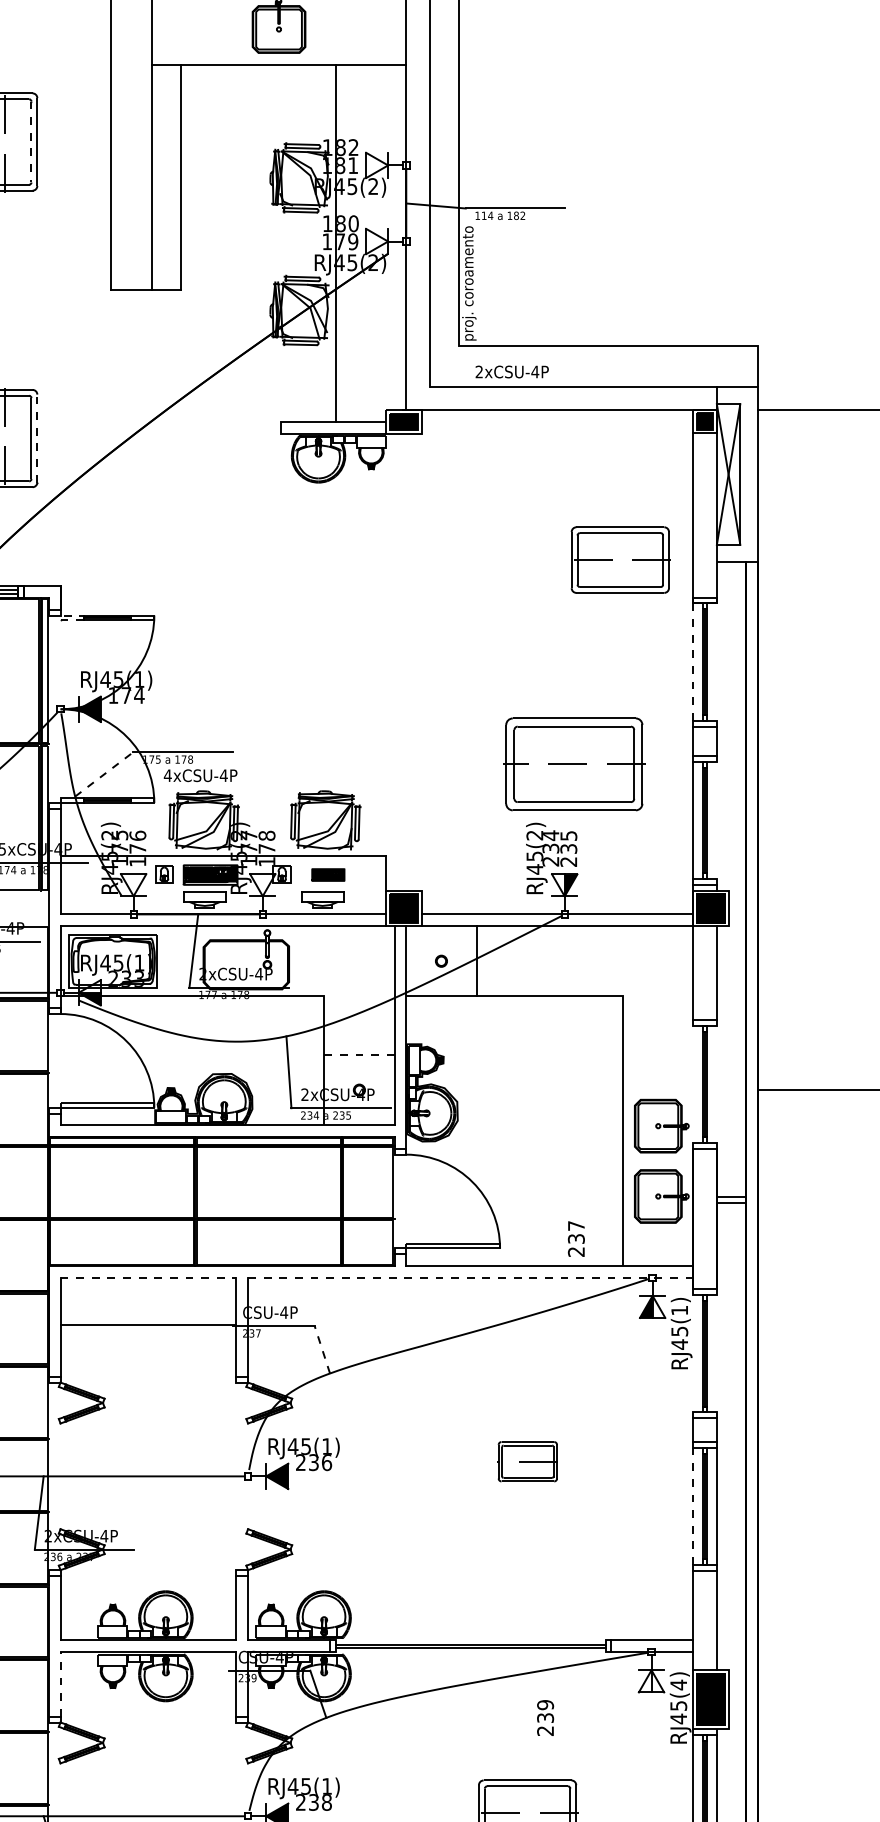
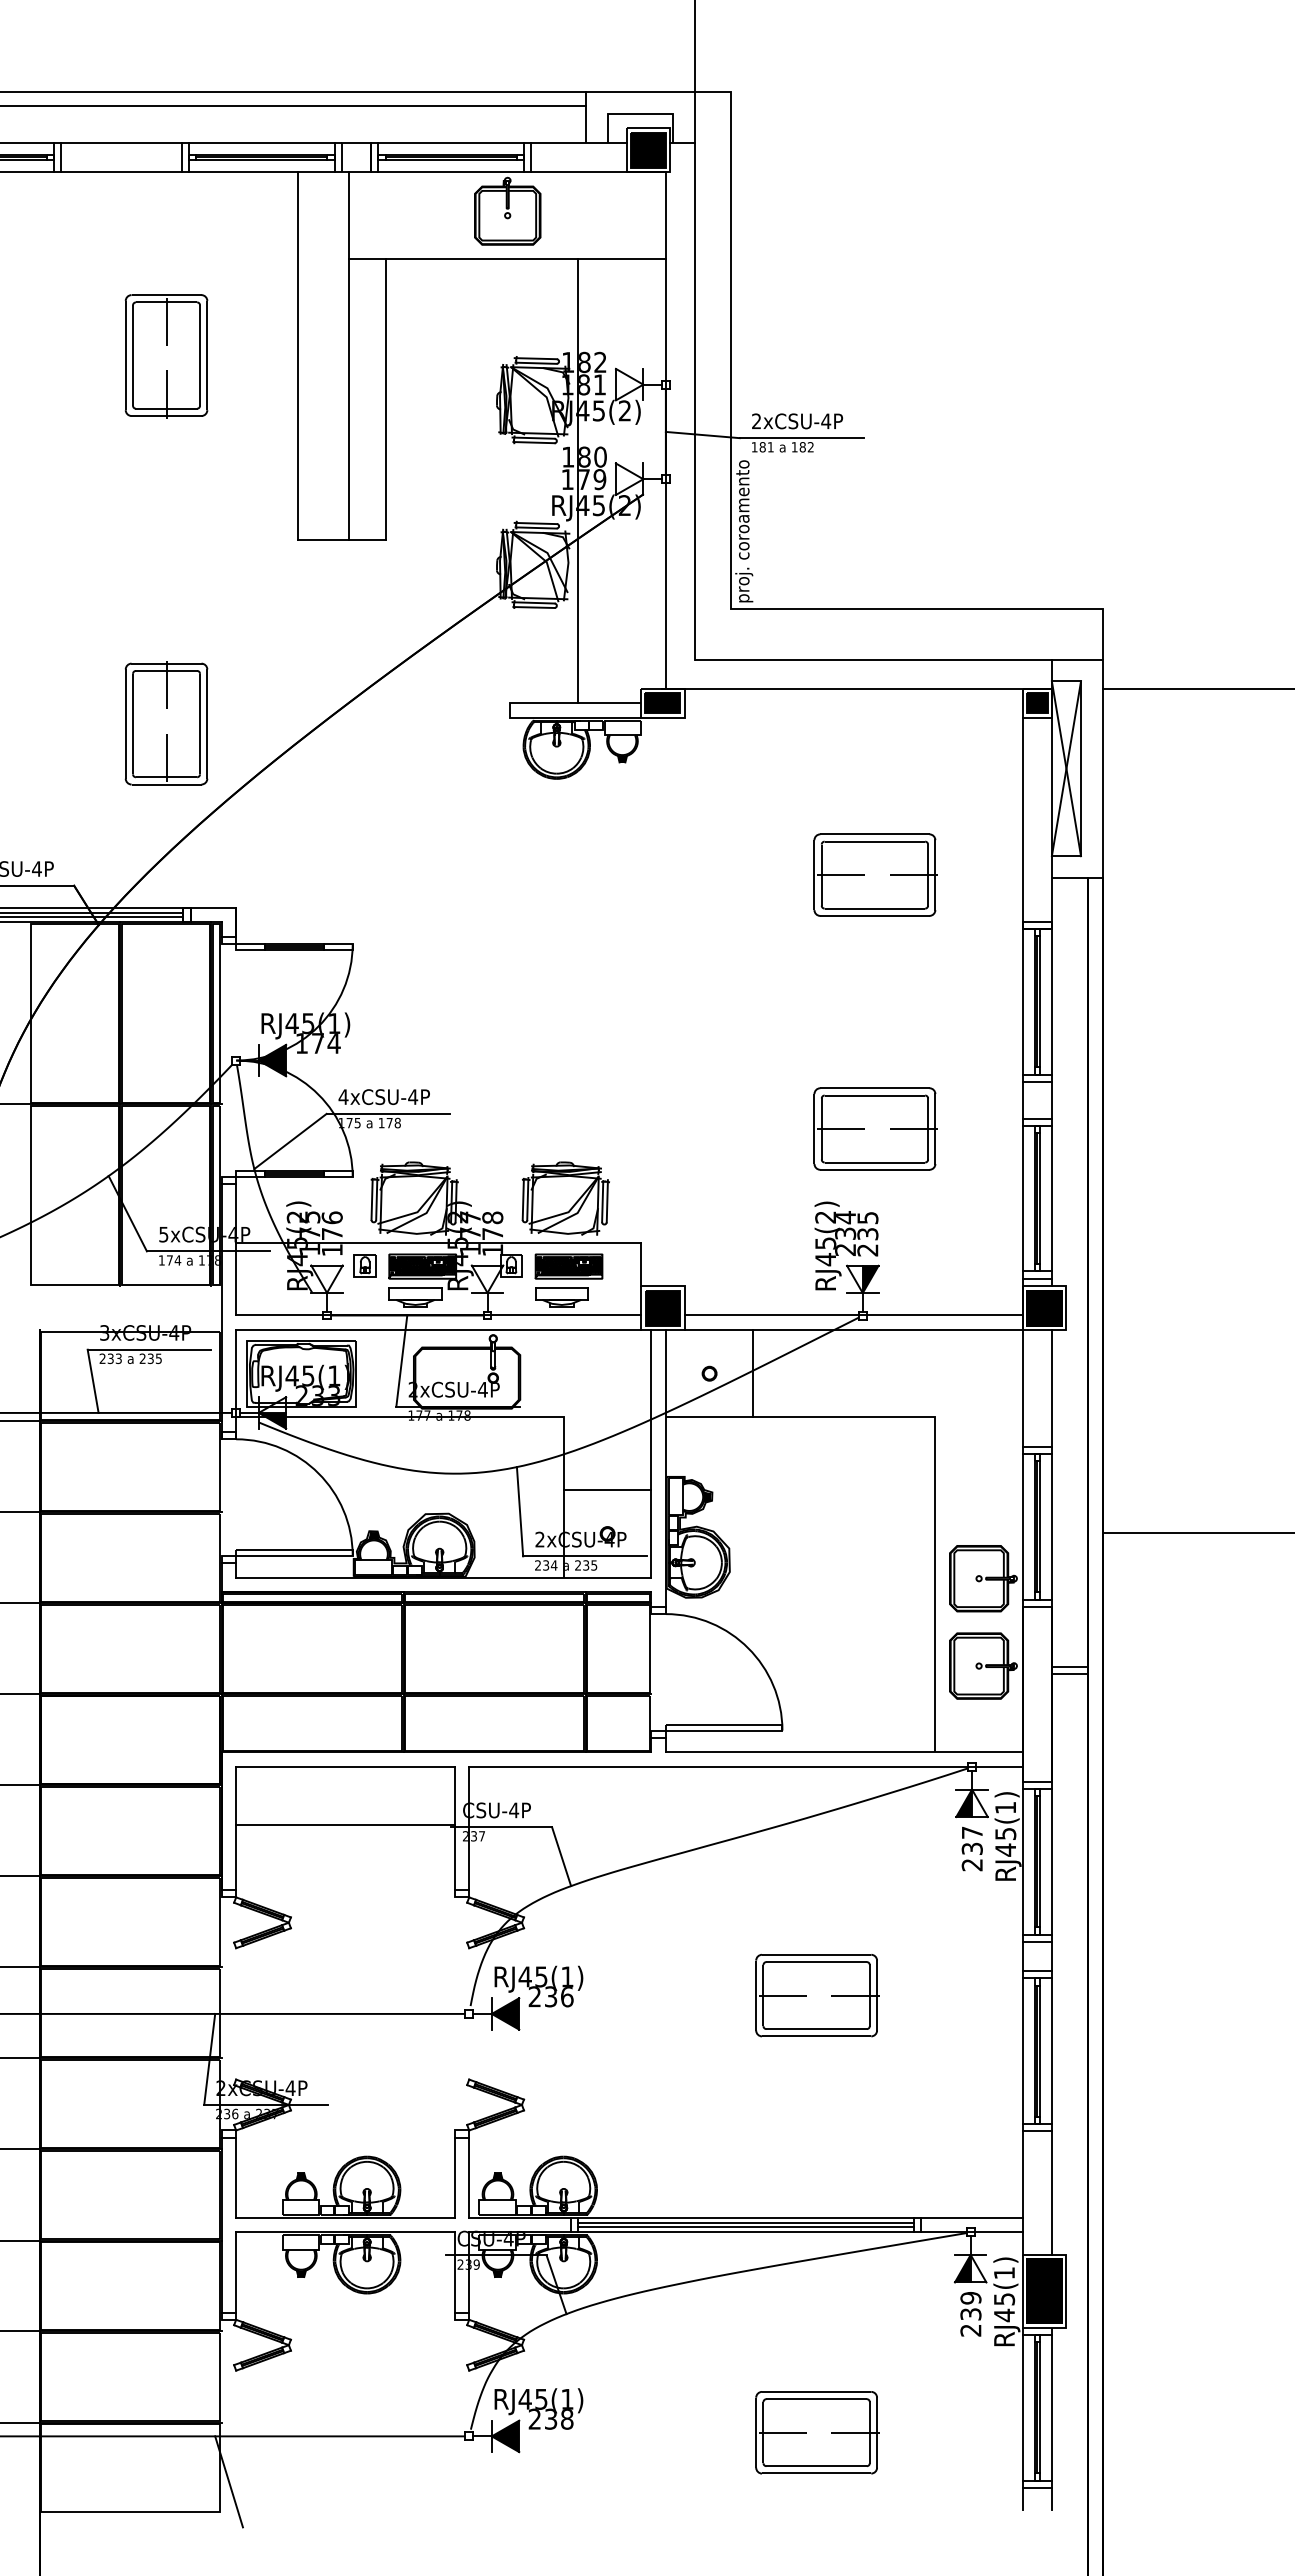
line: (31, 141) -> (200, 355), dashed -> solid
text: (487, 216) -> (766, 447), 114 -> 181
text: (512, 372) -> (797, 421), moved
line: (37, 438) -> (207, 724), dashed -> solid
part: (620, 559) -> (875, 874), moved
line: (60, 617) -> (236, 946), dashed -> solid
line: (693, 661) -> (1022, 1001), dashed -> solid
line: (716, 661) -> (1051, 1001), added
part: (574, 763) -> (875, 1128), size x0.71
line: (104, 774) -> (290, 1141), dashed -> solid
text: (200, 775) -> (383, 1096), moved
line: (716, 820) -> (1051, 1198), added
part: (327, 874) -> (568, 1266), size x1.67
line: (359, 1055) -> (607, 1490), dashed -> solid
line: (693, 1084) -> (1022, 1526), added
line: (716, 1084) -> (1051, 1526), added
text: (575, 1238) -> (971, 1848), moved
line: (148, 1278) -> (345, 1767), dashed -> solid
line: (470, 1278) -> (745, 1767), dashed -> solid
line: (322, 1349) -> (561, 1856), dashed -> solid
line: (693, 1353) -> (1022, 1861), added
line: (716, 1353) -> (1051, 1861), added
part: (528, 1461) -> (817, 1995), size x1.67
line: (693, 1506) -> (1022, 2051), dashed -> solid
line: (470, 1640) -> (745, 2217), added
line: (470, 1652) -> (745, 2232), added
fill: (644, 1681) -> (962, 2268), added
line: (60, 1684) -> (236, 2272), dashed -> solid
text: (678, 1684) -> (1004, 2272), RJ45(4) -> RJ45(1)
text: (545, 1718) -> (970, 2314), moved

